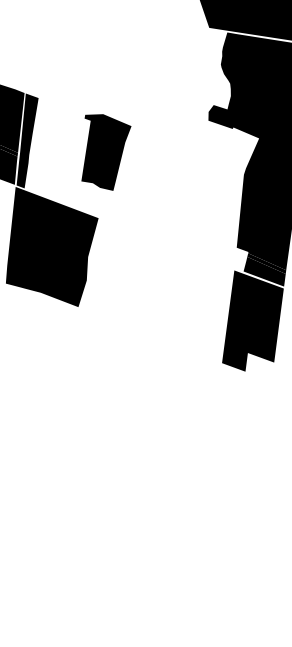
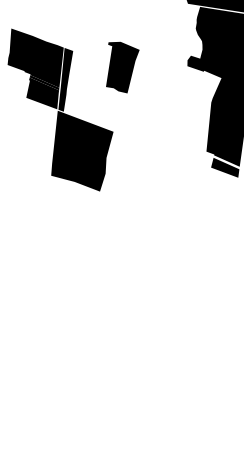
part: (105, 152) -> (122, 67), moved
fill: (266, 263) -> (226, 162), removed
fill: (253, 320) -> (217, 200), removed

